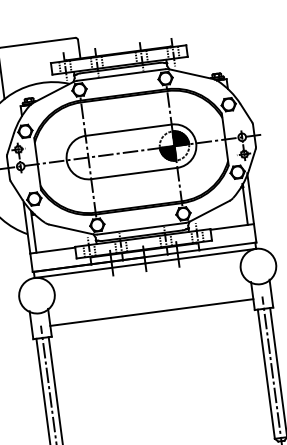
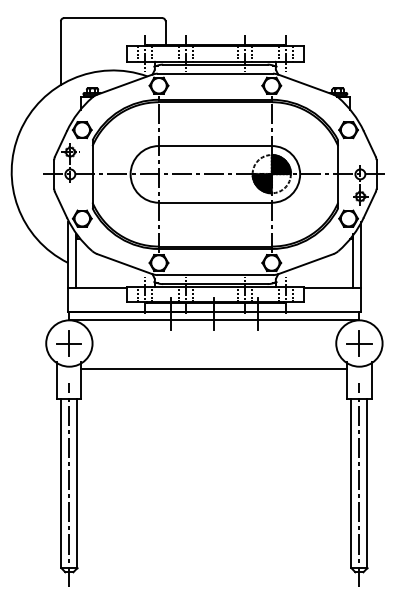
part: (258, 266) -> (359, 343), added
part: (36, 295) -> (68, 343), added
line: (151, 312) -> (214, 368), moved

